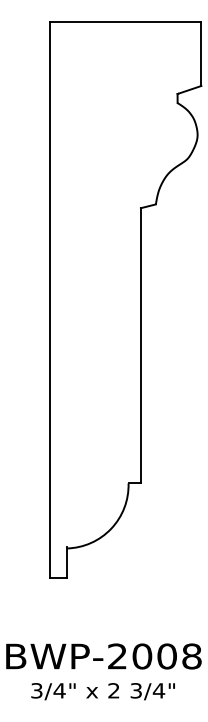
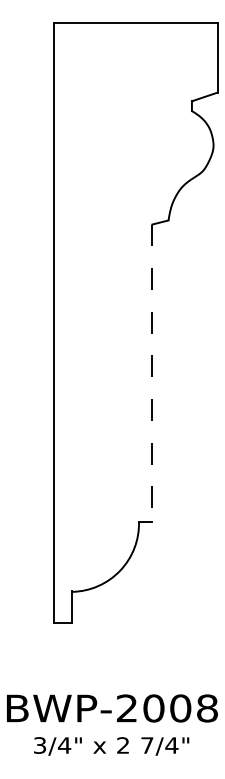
line: (140, 345) -> (151, 372), solid -> dashed
text: (135, 690) -> (146, 745), 3/4" -> 7/4"

